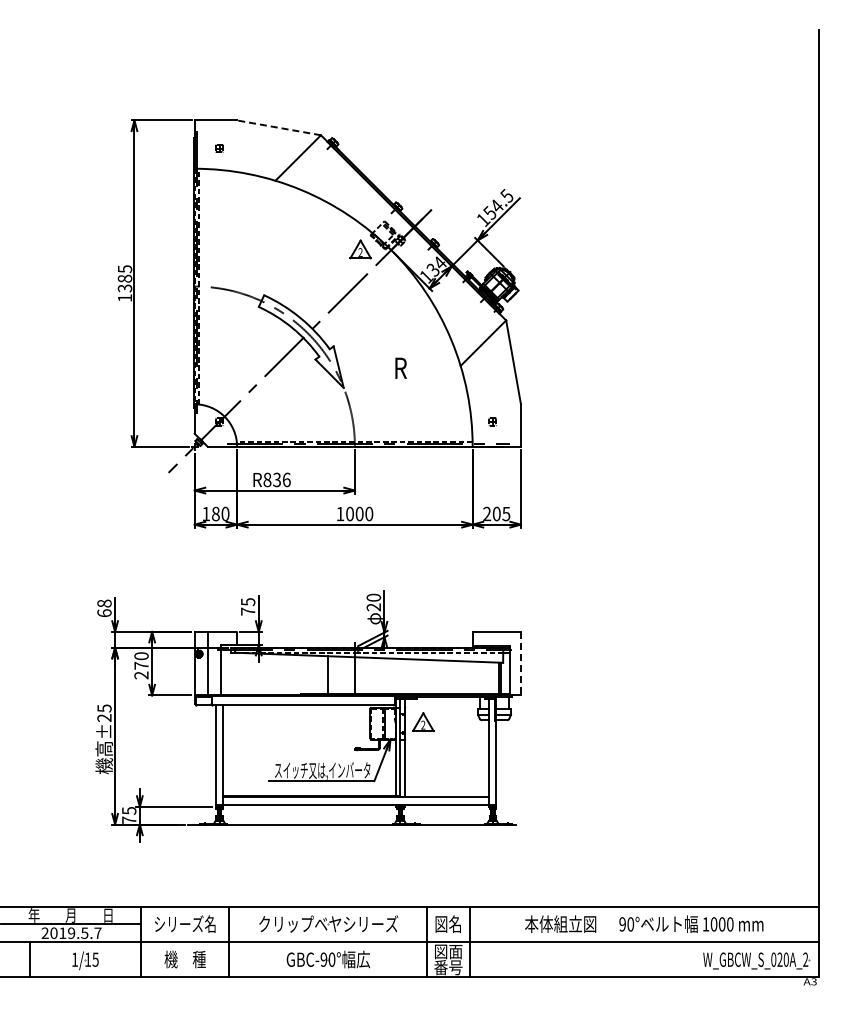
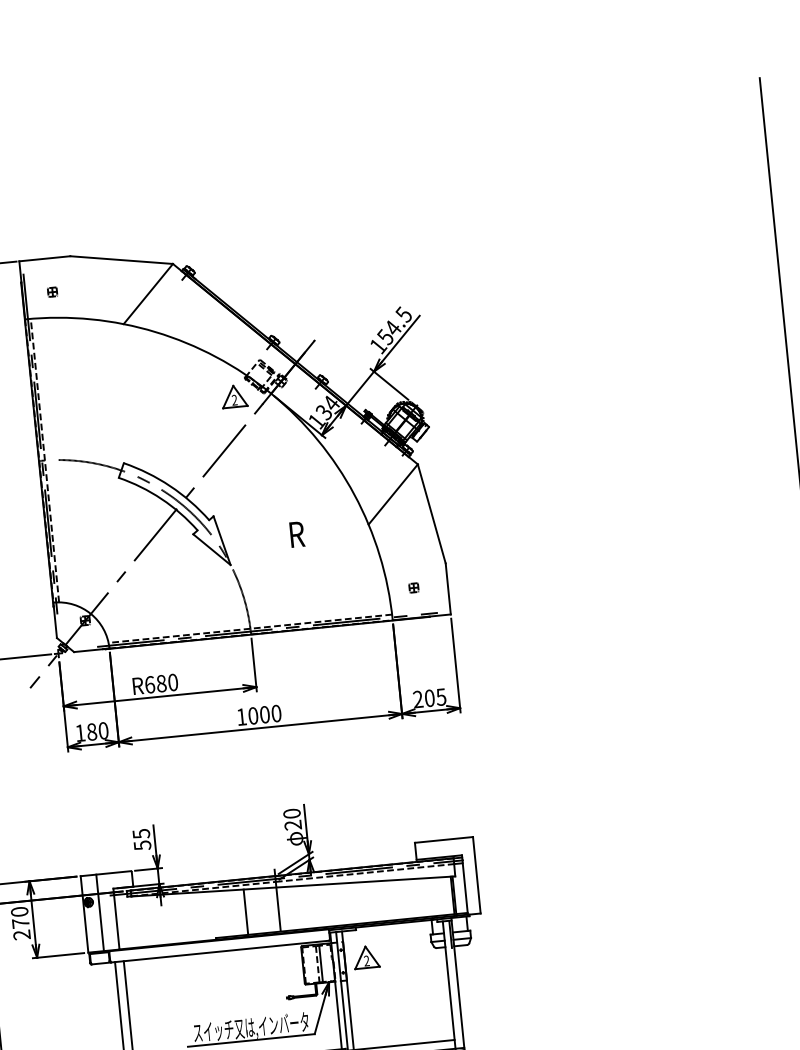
line: (279, 127) -> (122, 259), dashed -> solid
text: (276, 479) -> (160, 683), R836 -> R680
text: (248, 611) -> (142, 845), 75 -> 55
line: (520, 663) -> (476, 875), dashed -> solid

